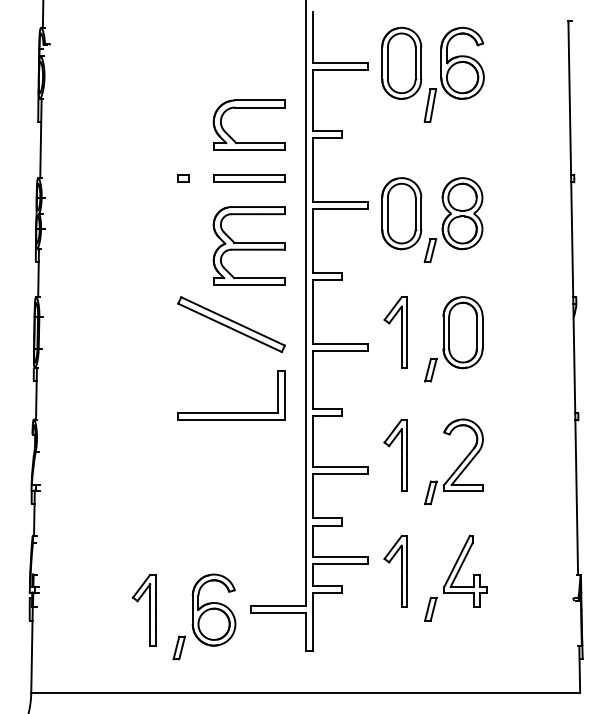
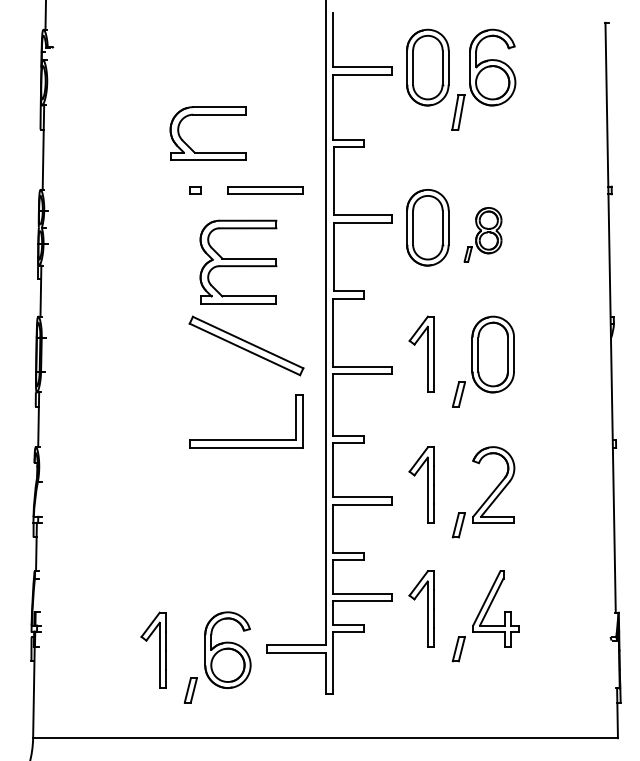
part: (248, 108) -> (207, 115), moved
part: (453, 219) -> (482, 234), size x0.6
part: (249, 245) -> (238, 261), moved

